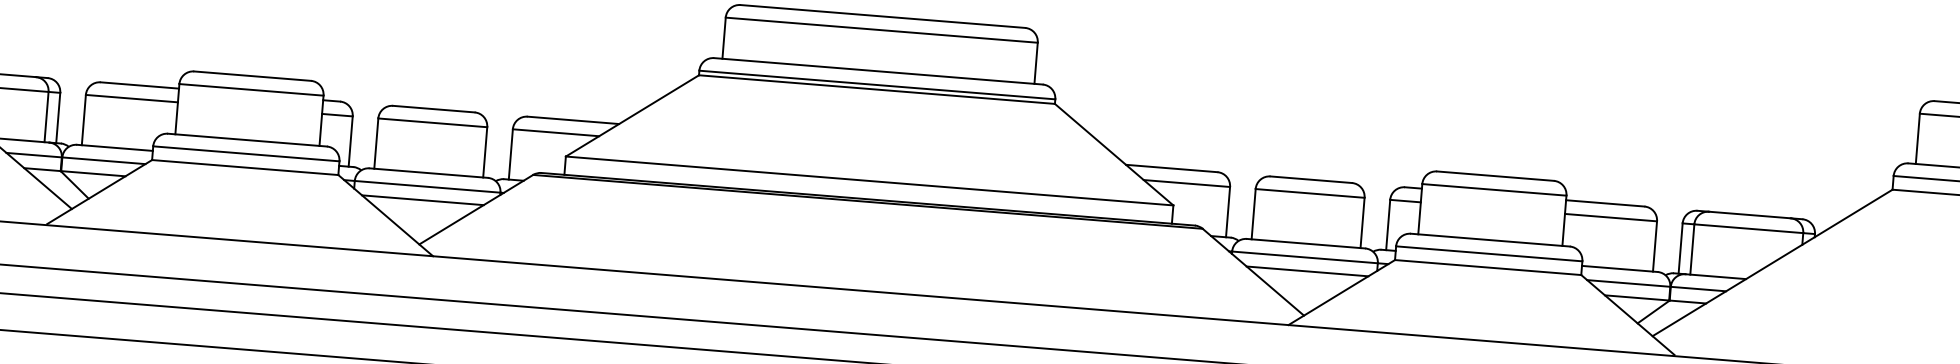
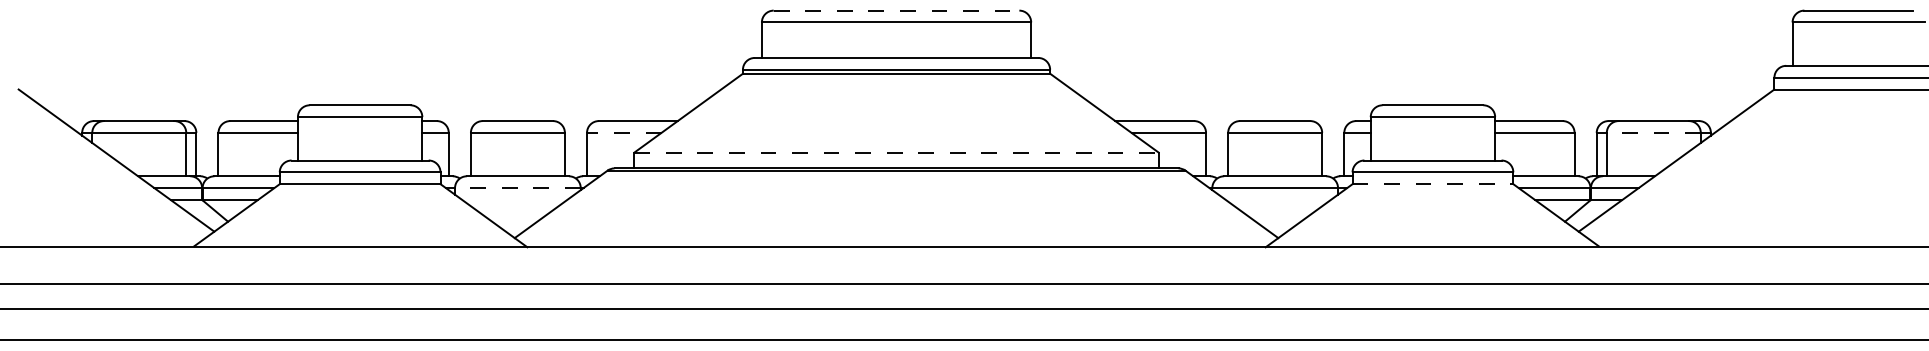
line: (882, 16) -> (896, 10), solid -> dashed
line: (555, 132) -> (623, 132), solid -> dashed
line: (870, 180) -> (897, 152), solid -> dashed
line: (427, 187) -> (517, 188), solid -> dashed
line: (422, 199) -> (514, 199), removed
line: (1748, 228) -> (1653, 132), solid -> dashed
line: (1488, 267) -> (1433, 184), solid -> dashed
line: (1306, 270) -> (1277, 199), removed

